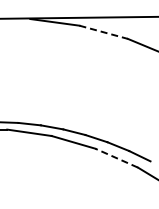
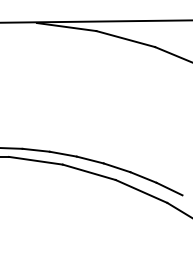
line: (104, 32) -> (126, 39), dashed -> solid
line: (116, 157) -> (141, 190), dashed -> solid

